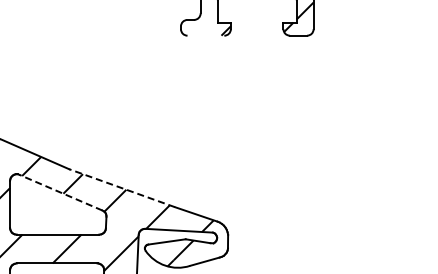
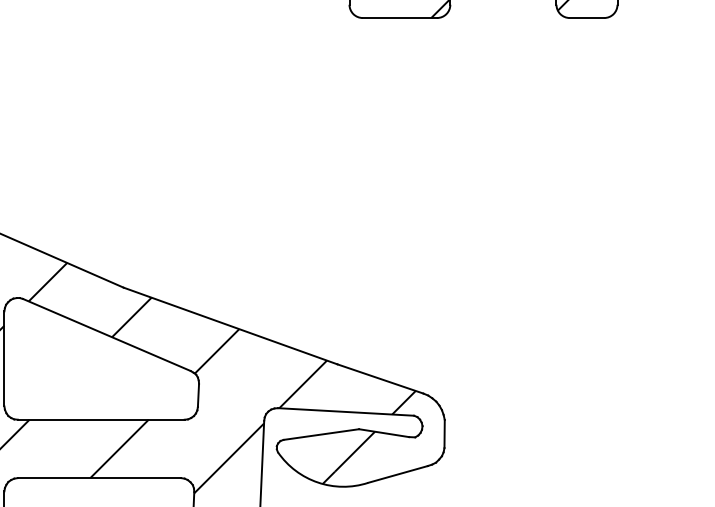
line: (205, 35) -> (399, 17), added
line: (121, 188) -> (229, 326), dashed -> solid
line: (60, 192) -> (106, 334), dashed -> solid

